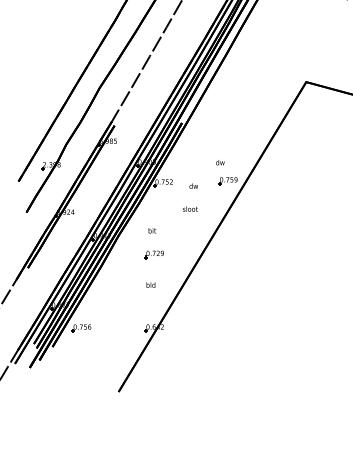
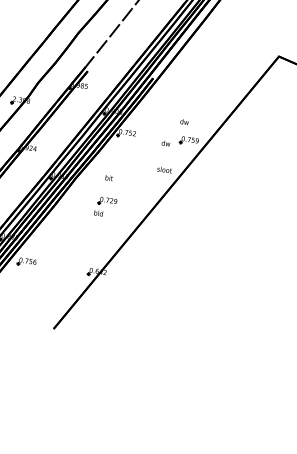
text: (193, 185) -> (165, 142), moved
text: (190, 208) -> (164, 169), moved
text: (150, 284) -> (98, 212), moved

